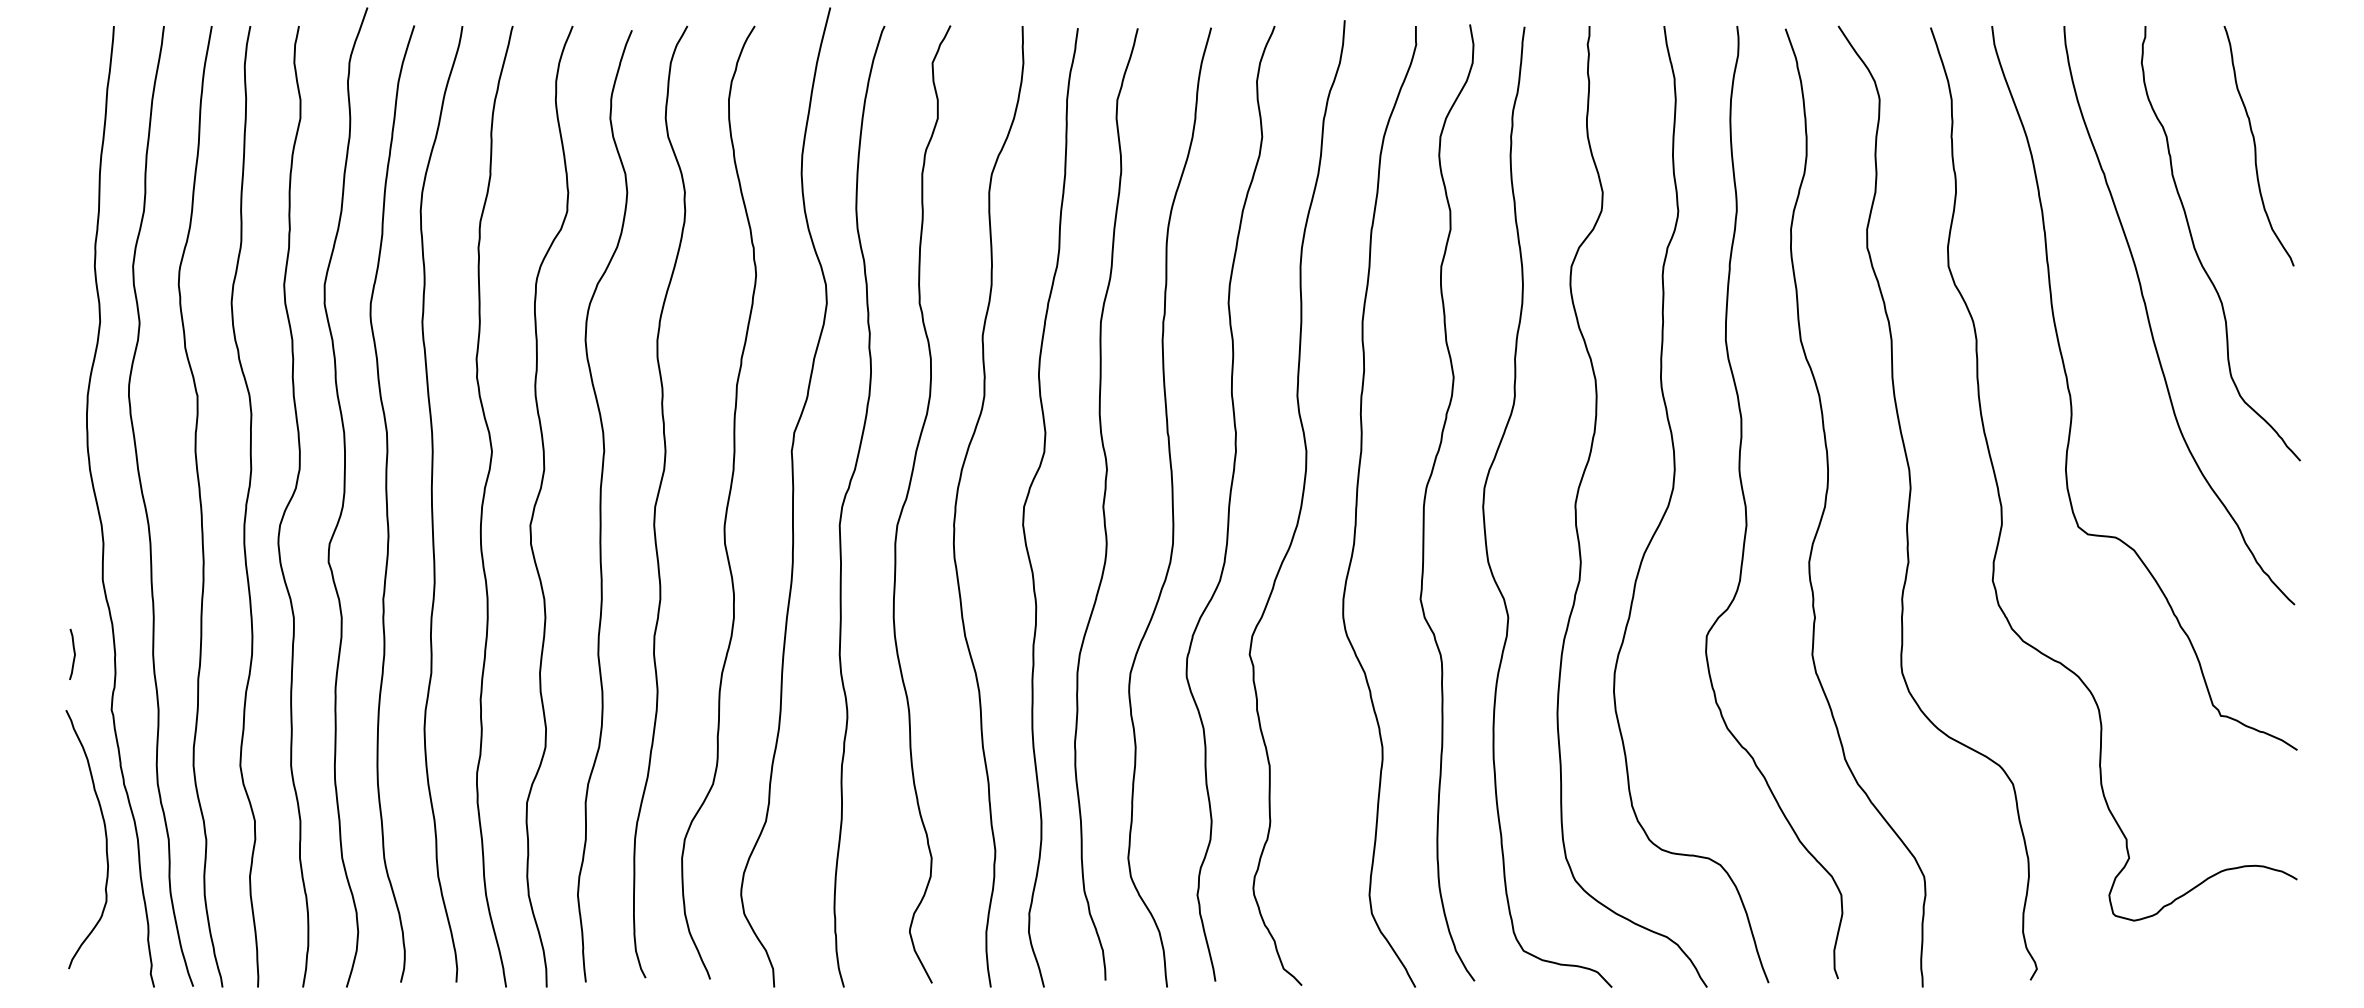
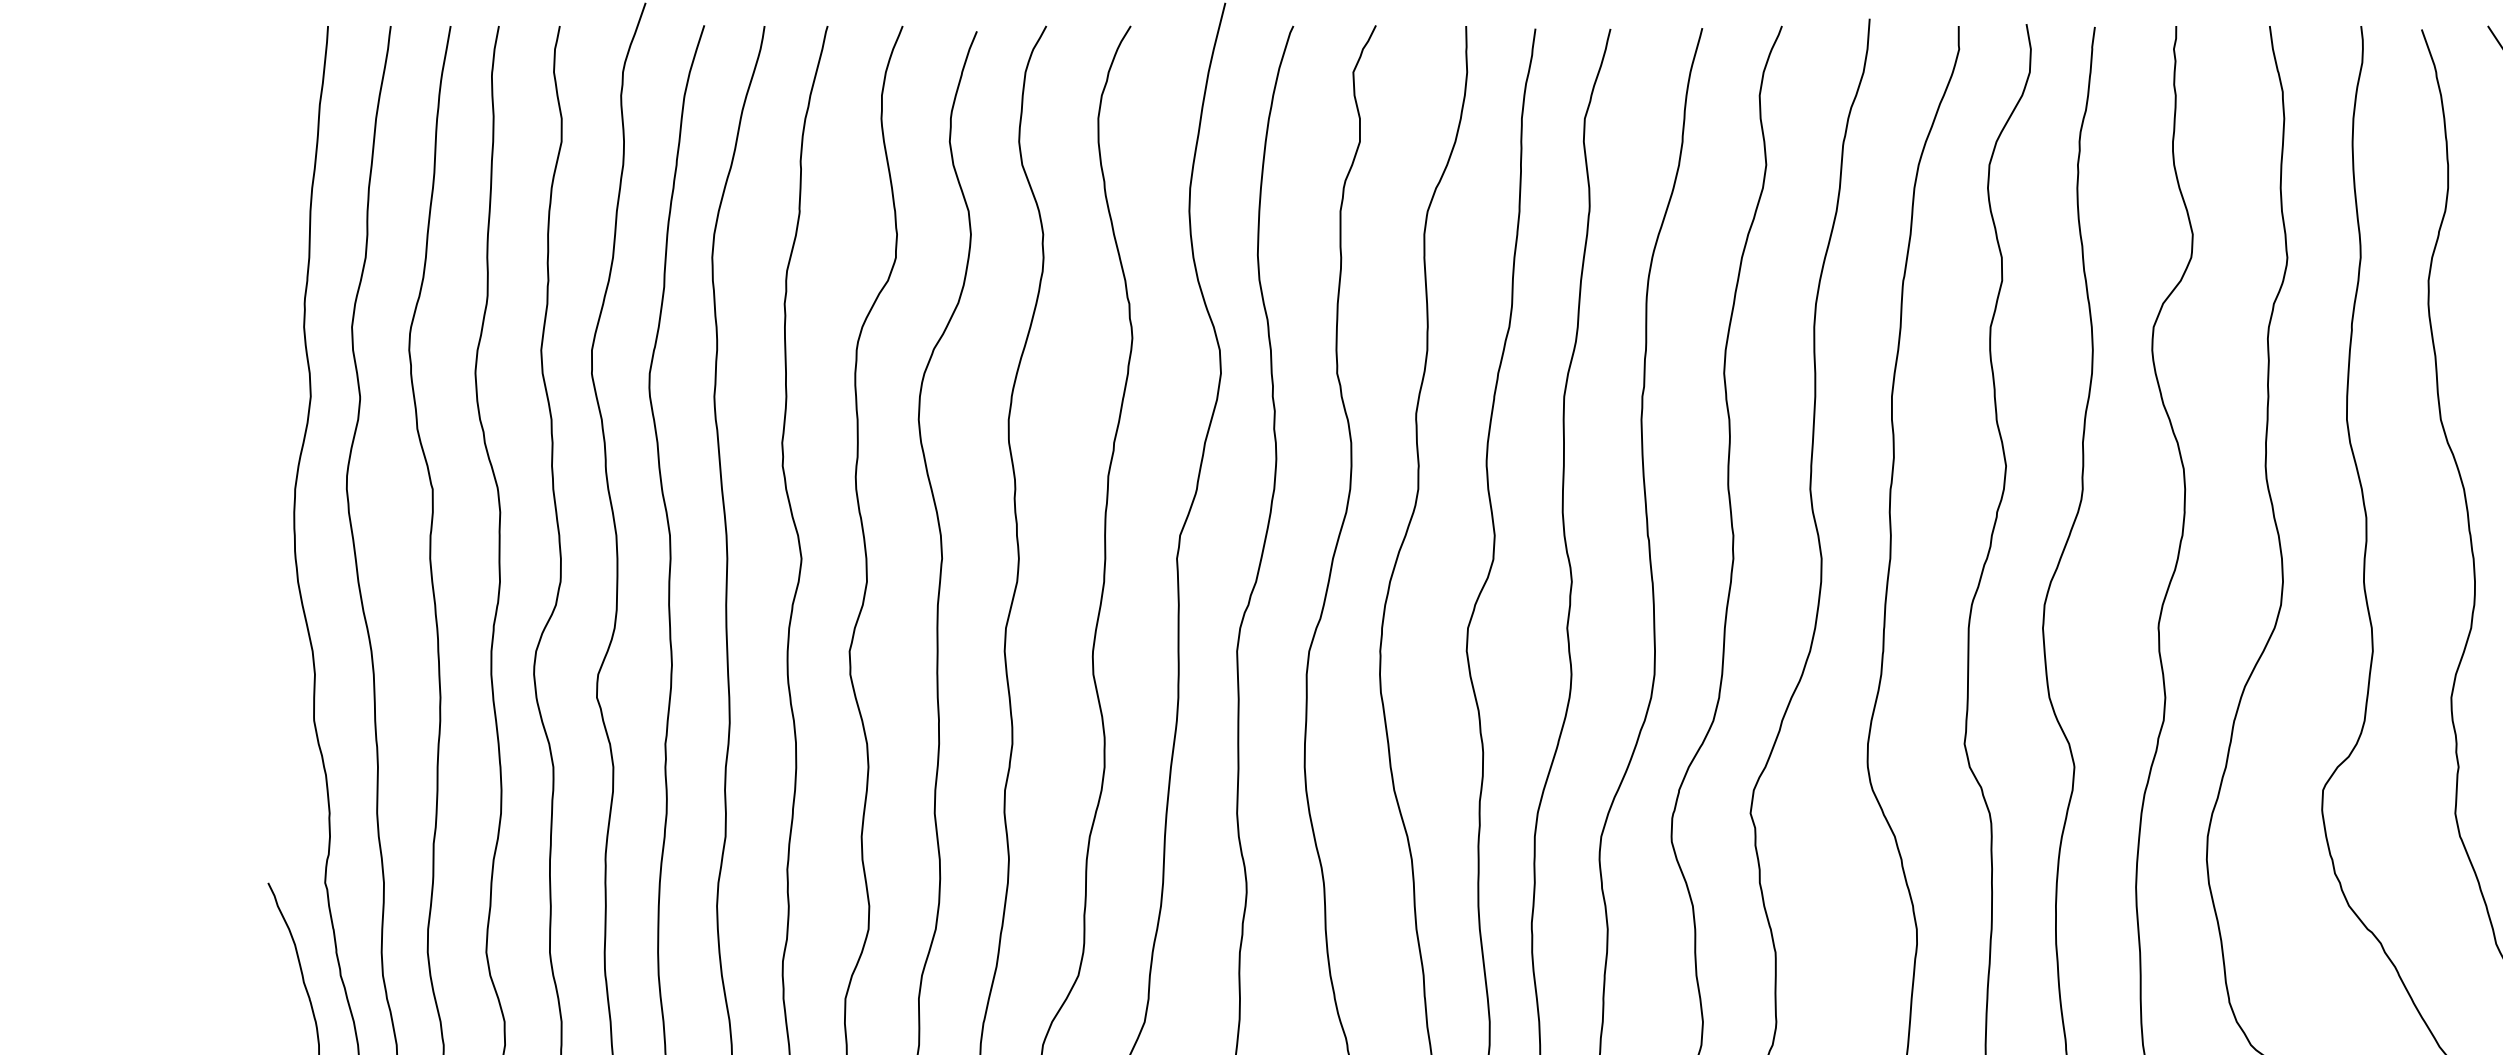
curve: (73, 653) -> (277, 811), removed

